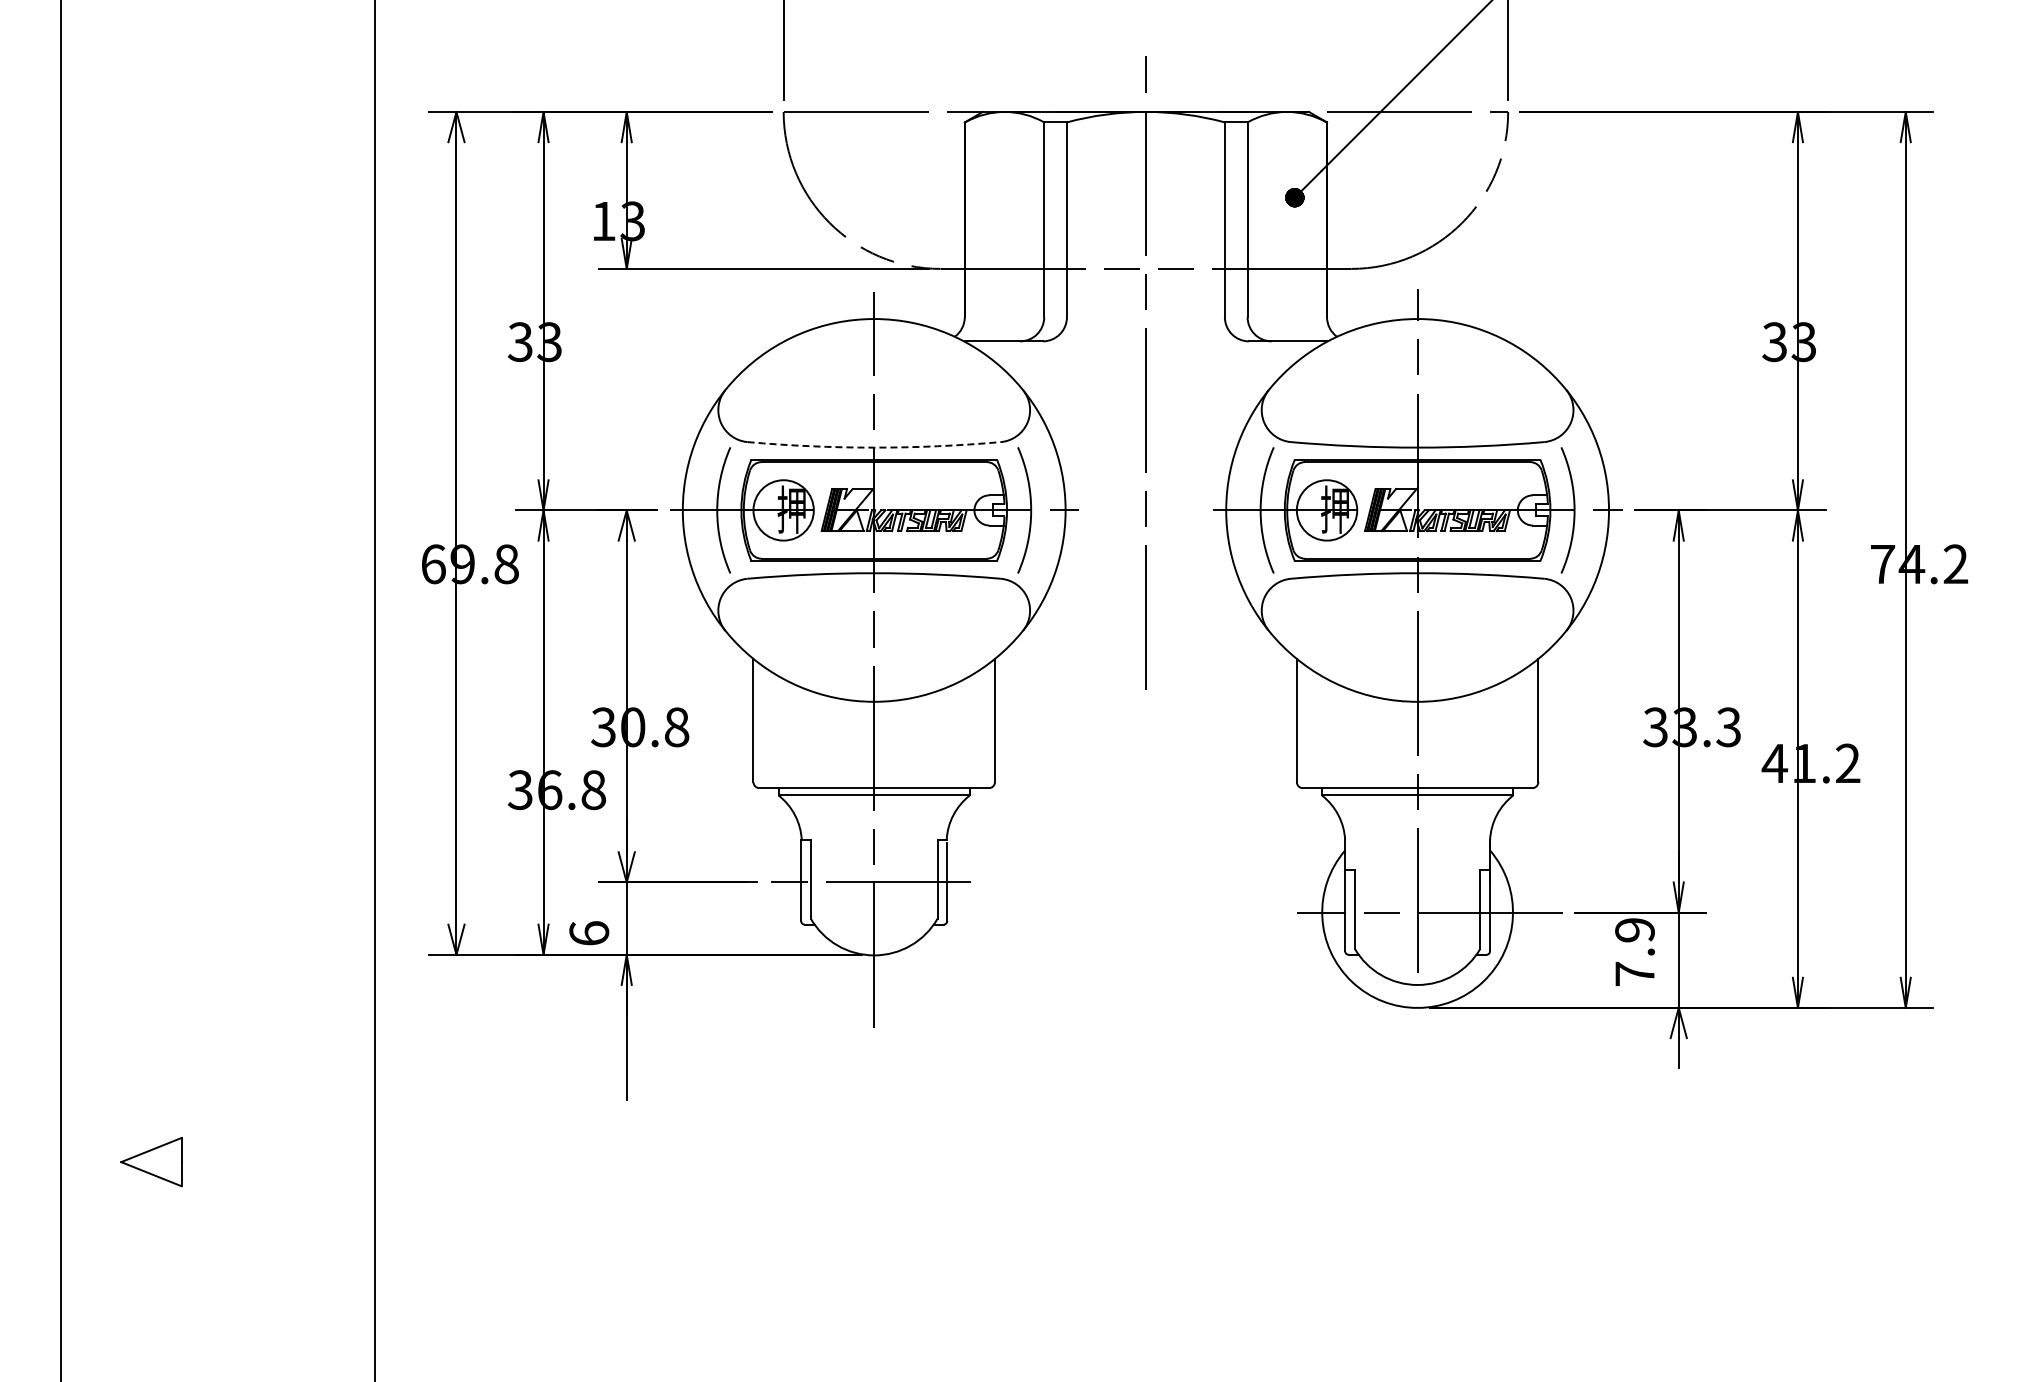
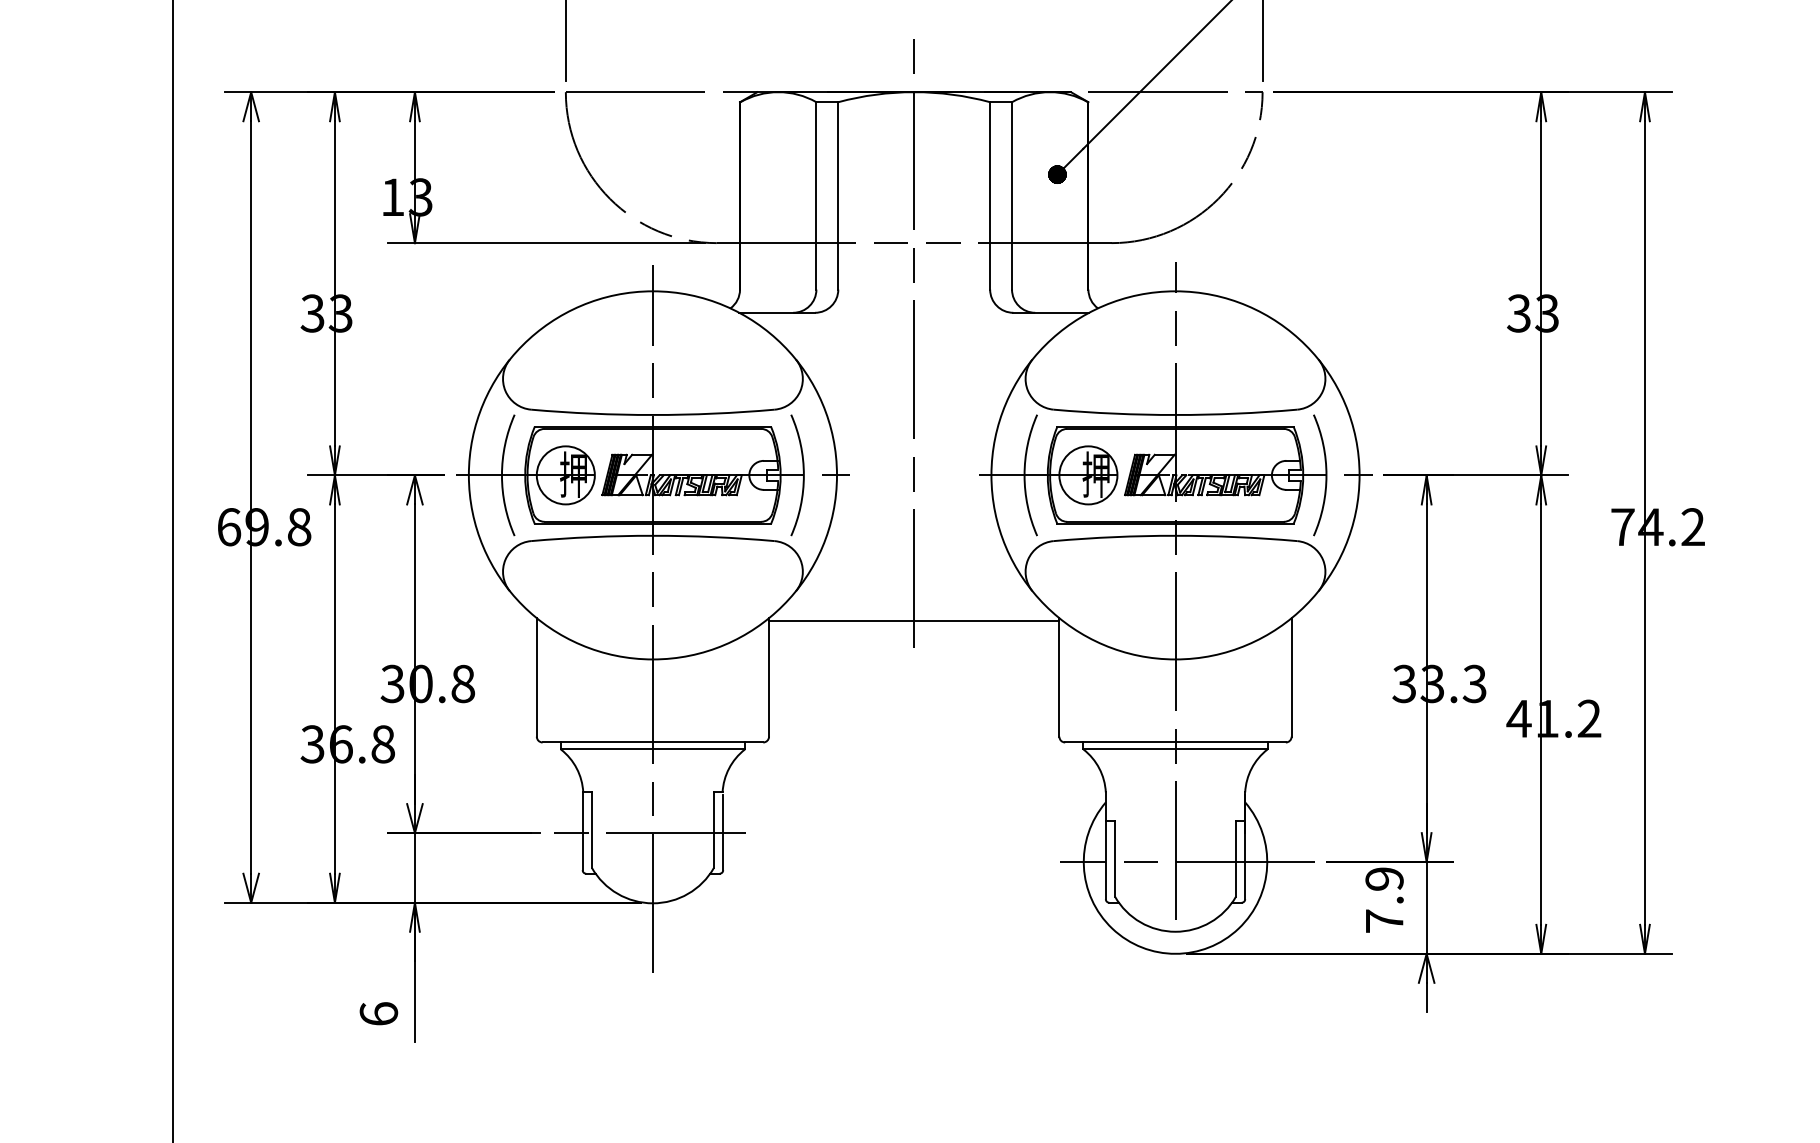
arc: (874, 447) -> (653, 414), dashed -> solid
line: (1145, 661) -> (913, 620), added
text: (589, 933) -> (379, 1014), moved

